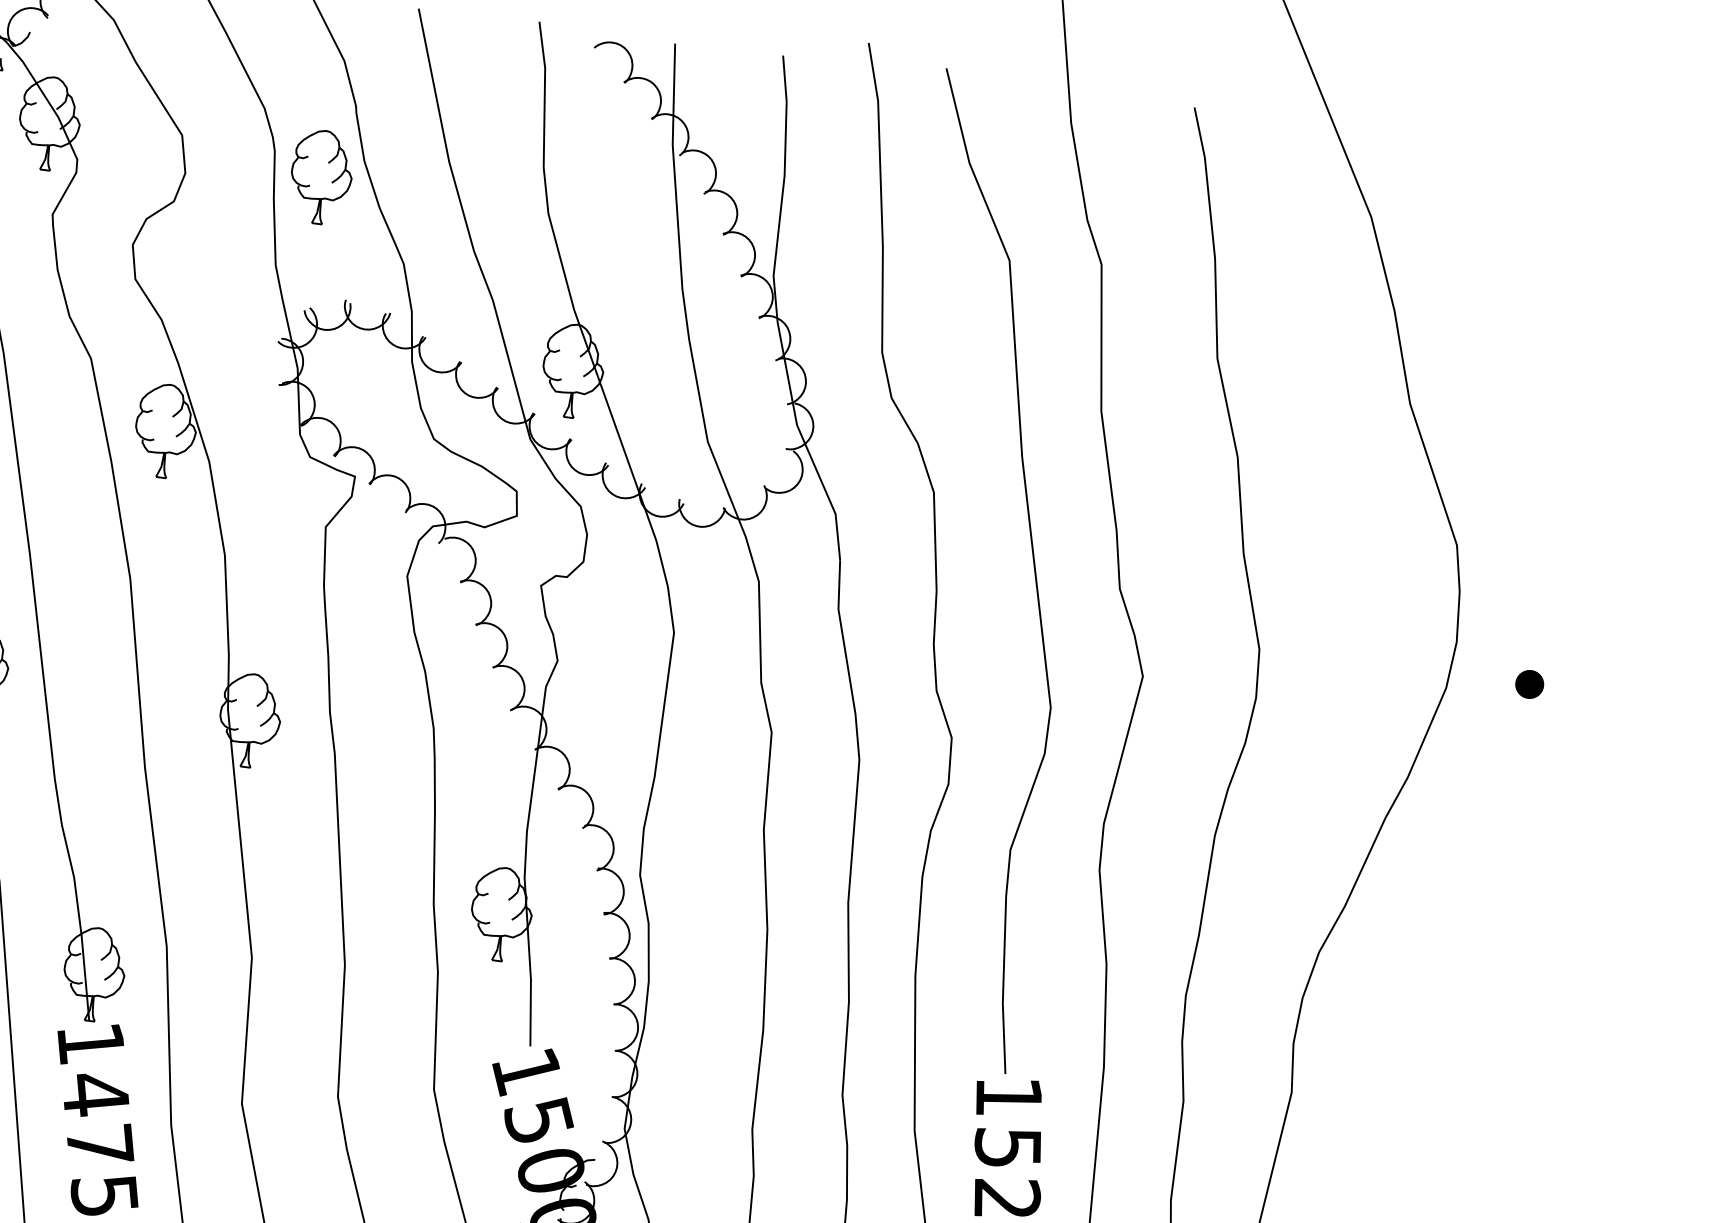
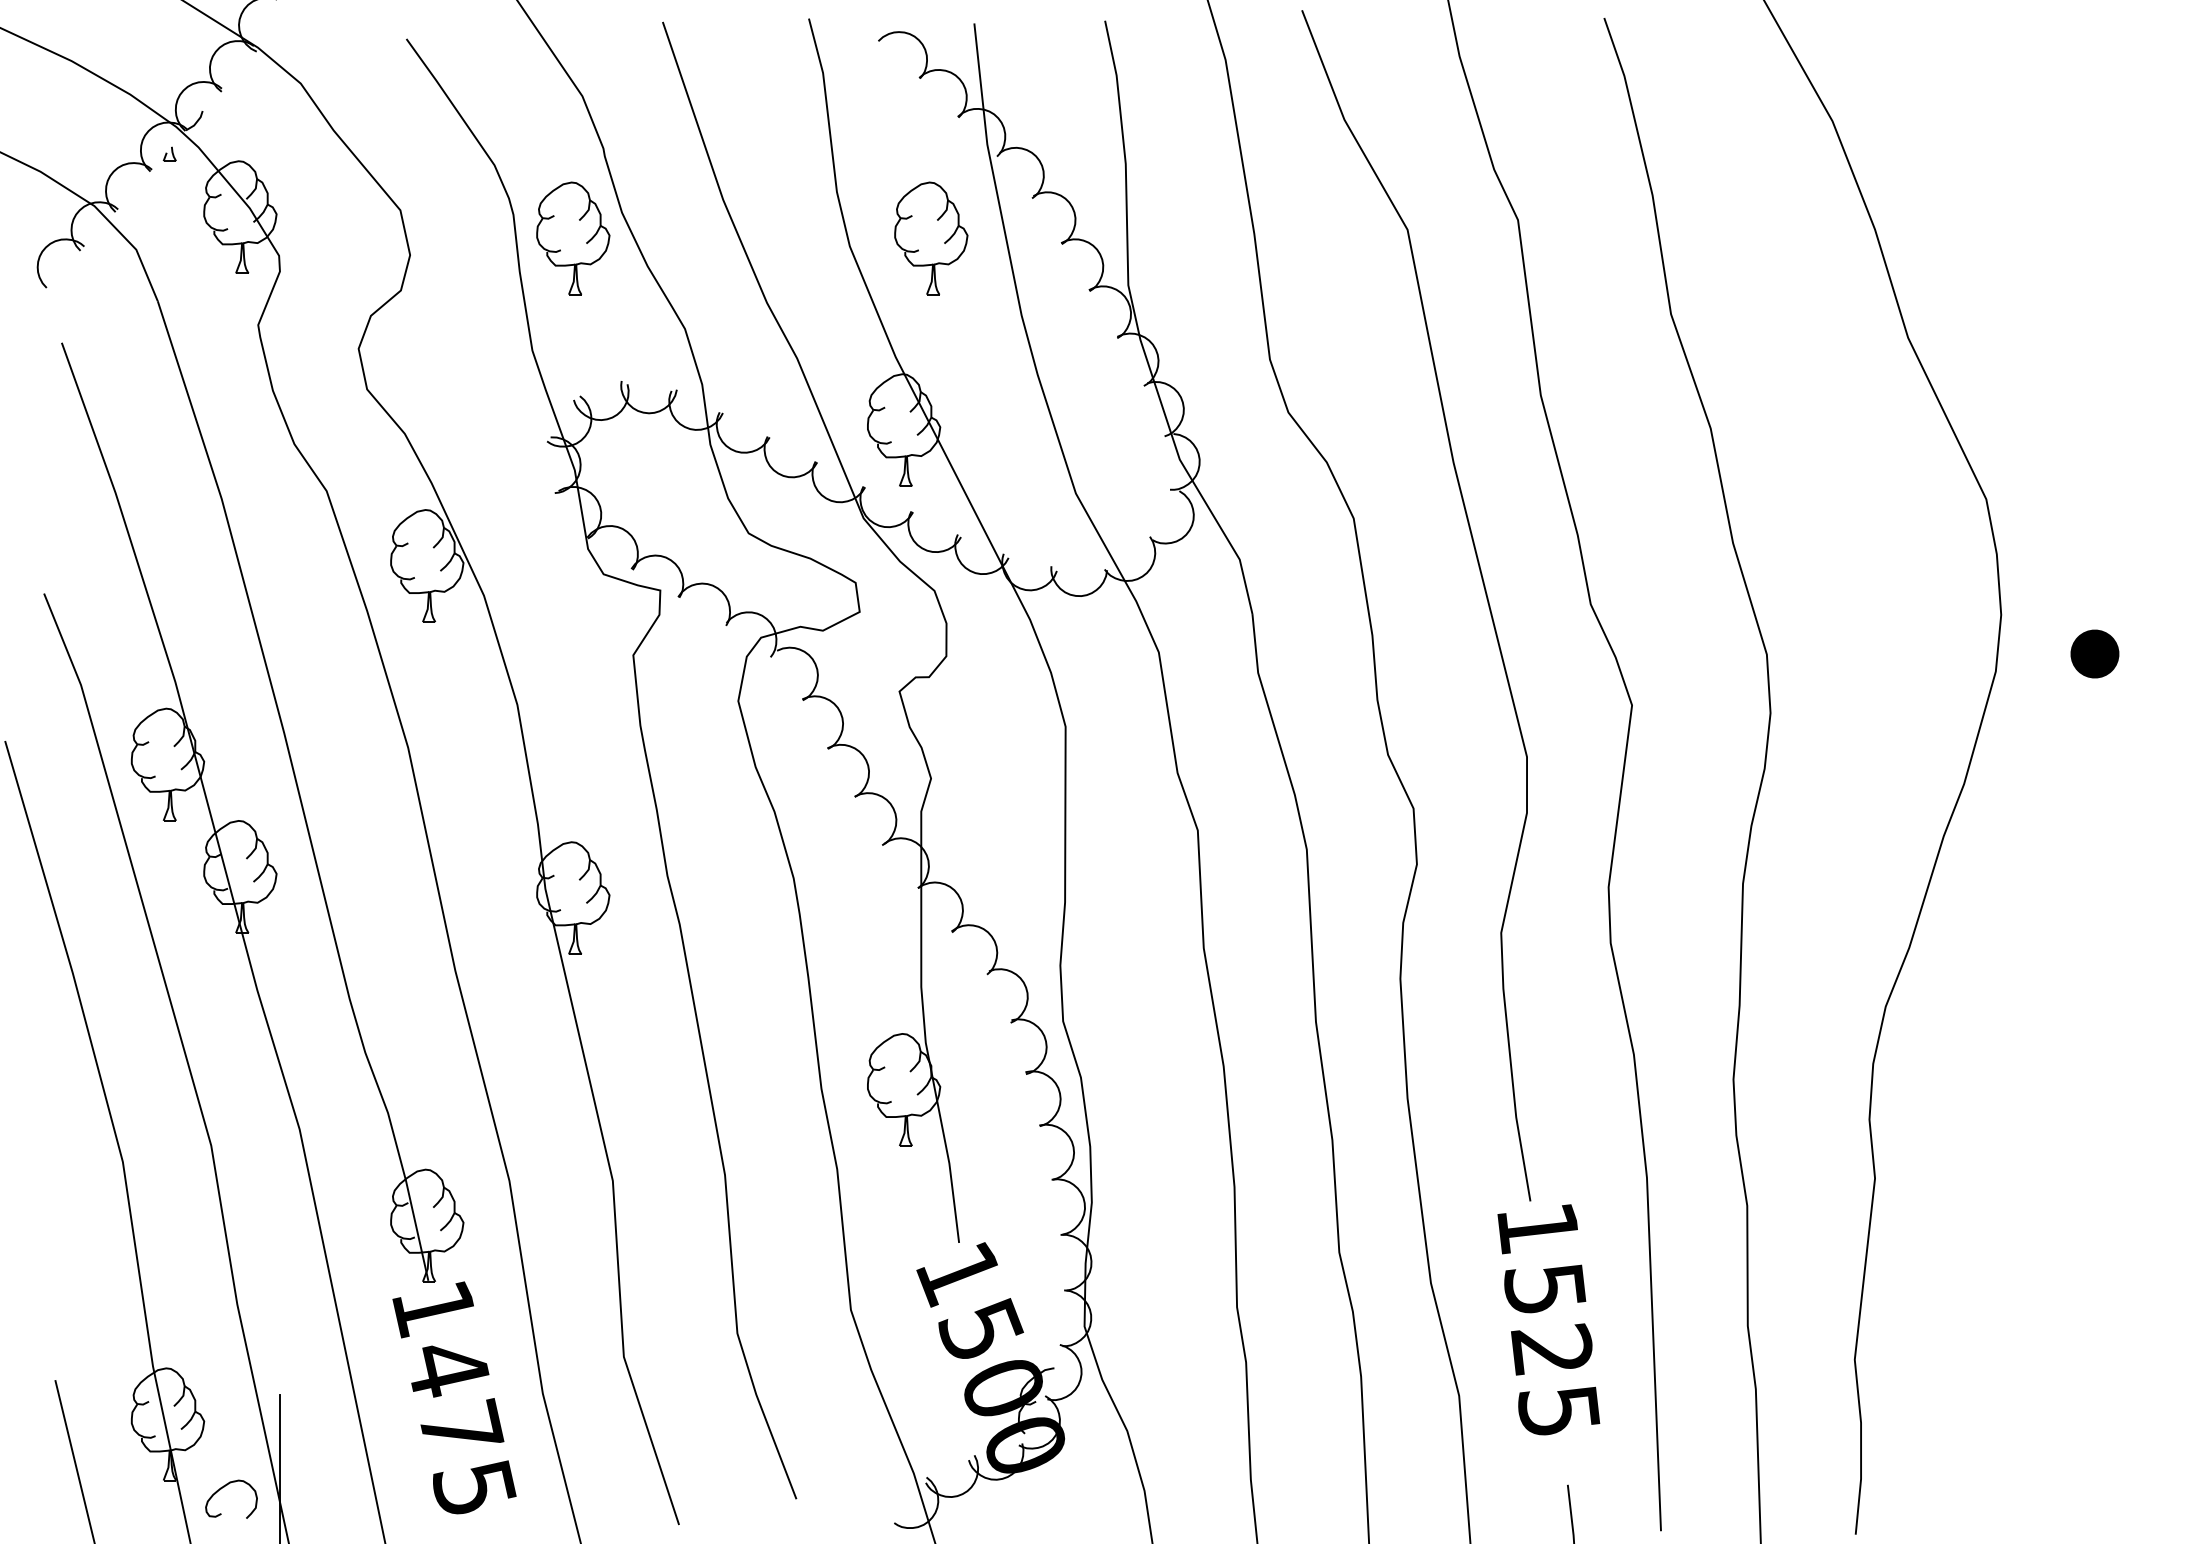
part: (616, 216) -> (931, 238), added
part: (1529, 683) -> (2094, 653), size x1.4

